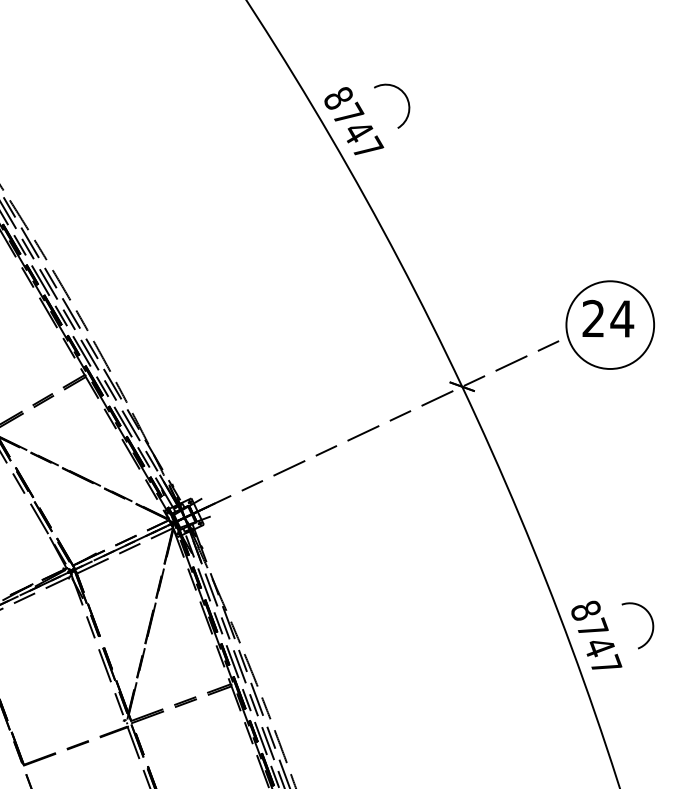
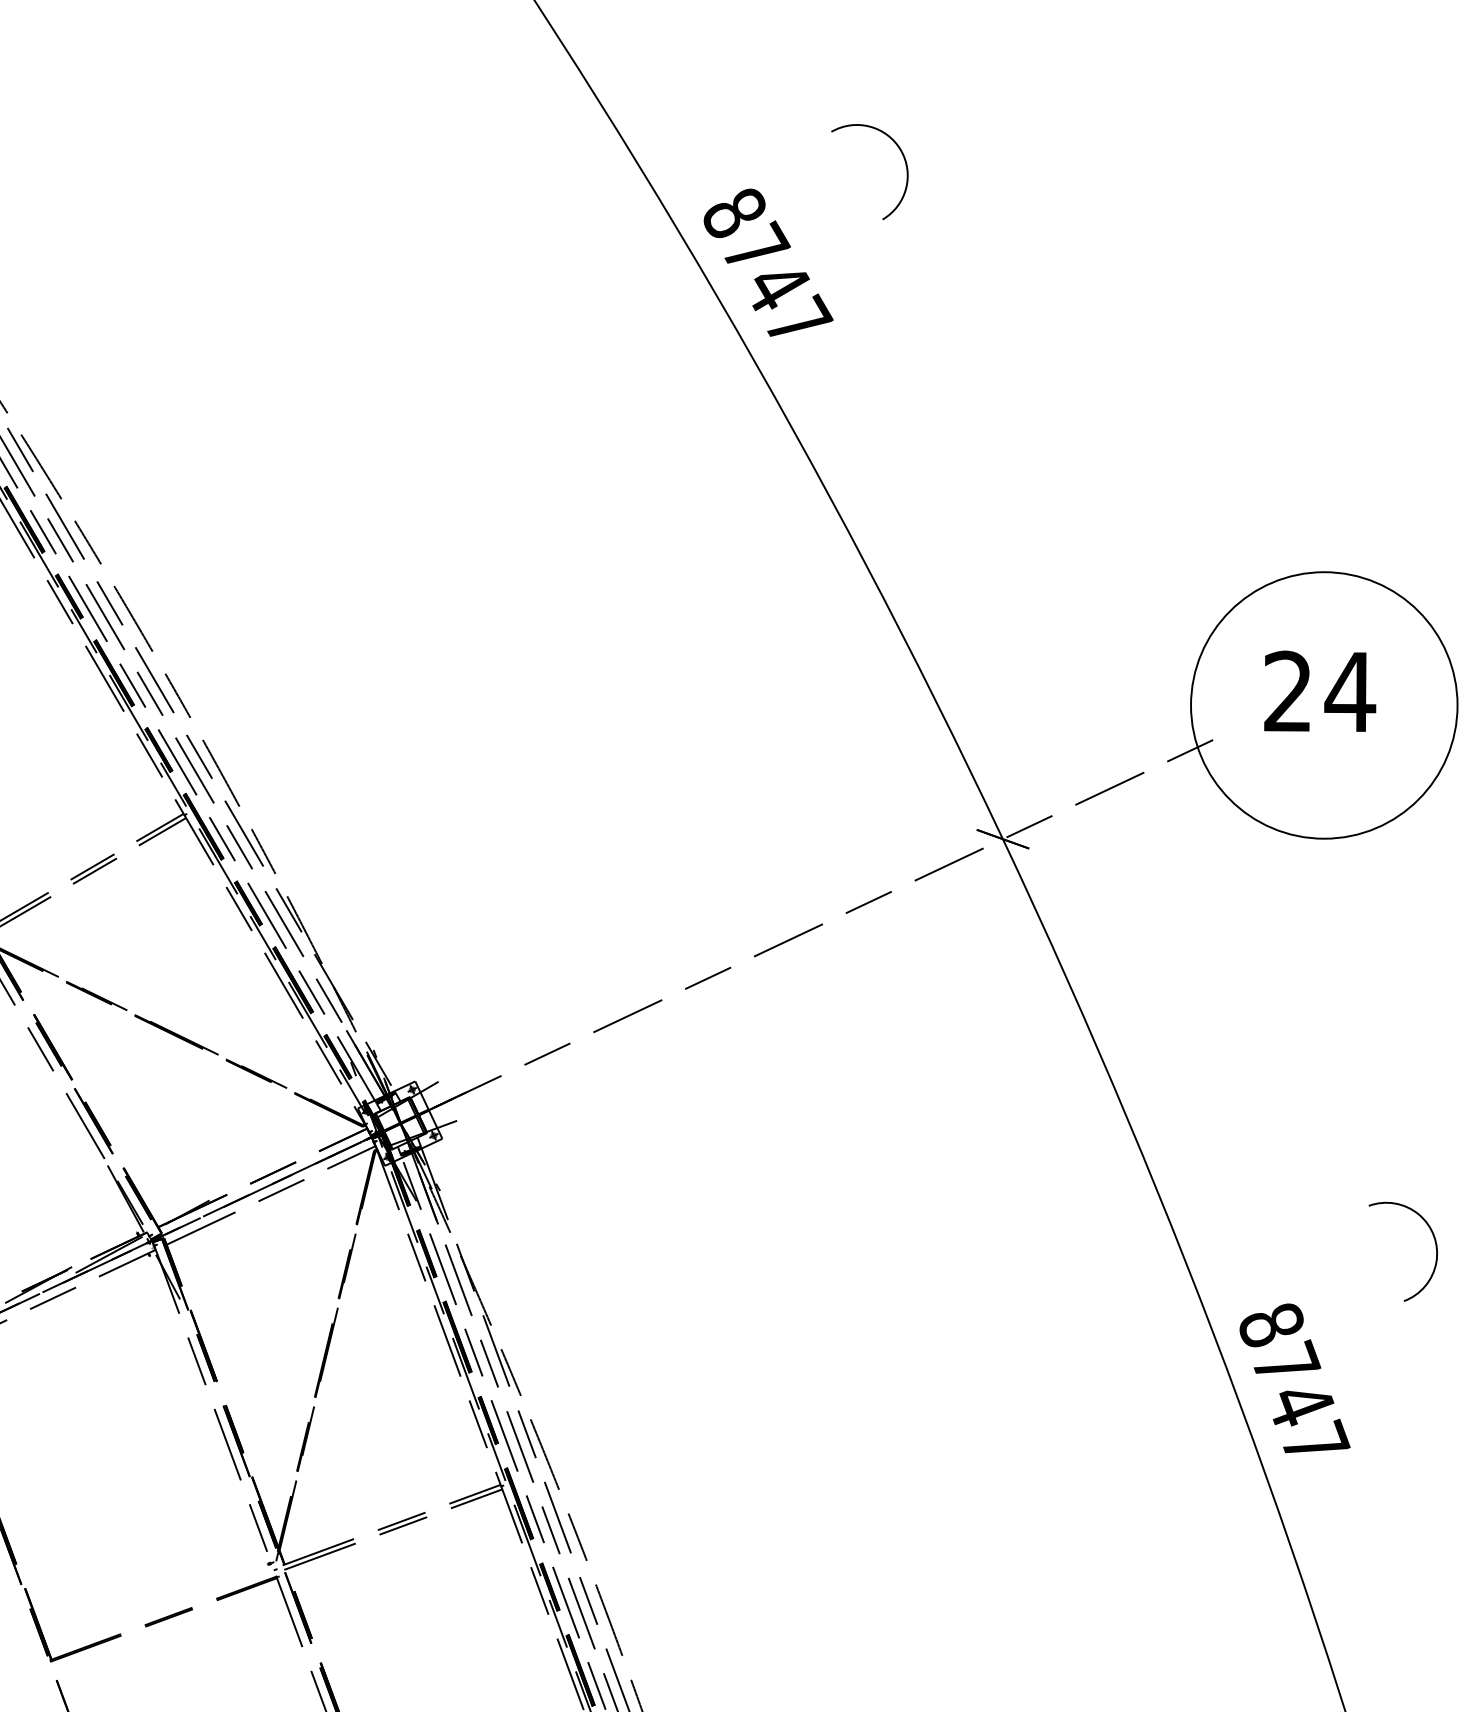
arc: (406, 99) -> (901, 157), moved
circle: (610, 324) -> (1324, 704), size x1.4
arc: (651, 621) -> (1433, 1242), moved

